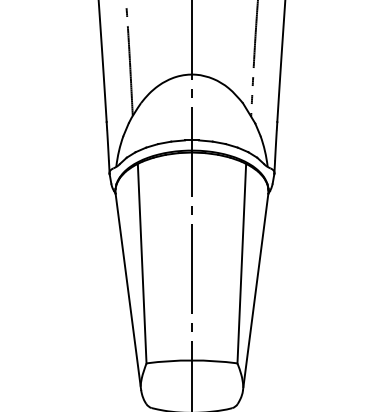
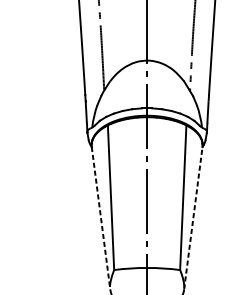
line: (255, 291) -> (193, 217), solid -> dashed
line: (128, 292) -> (101, 218), solid -> dashed

